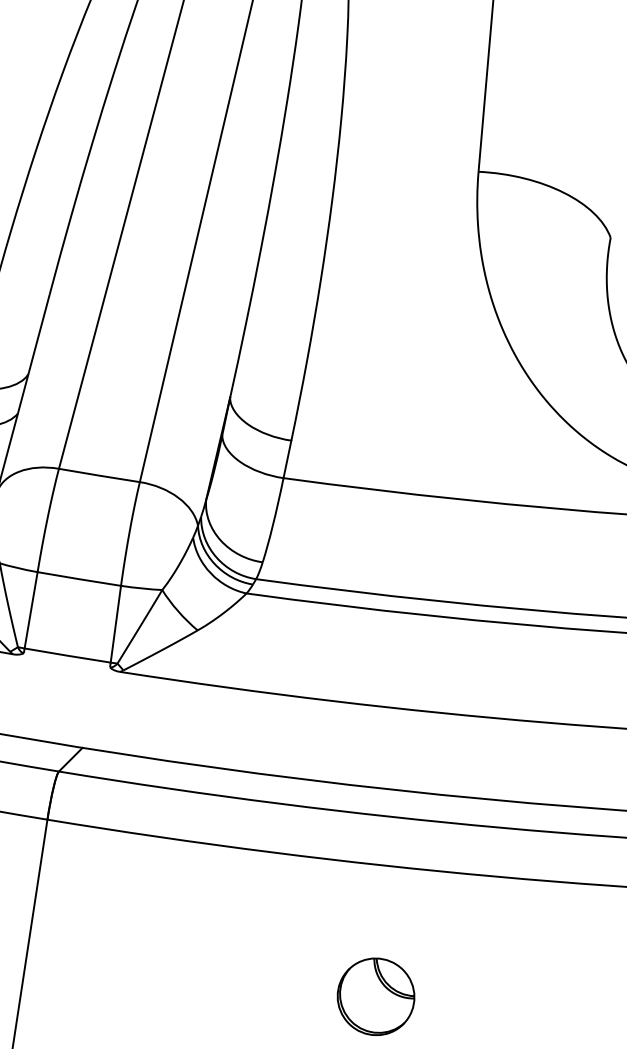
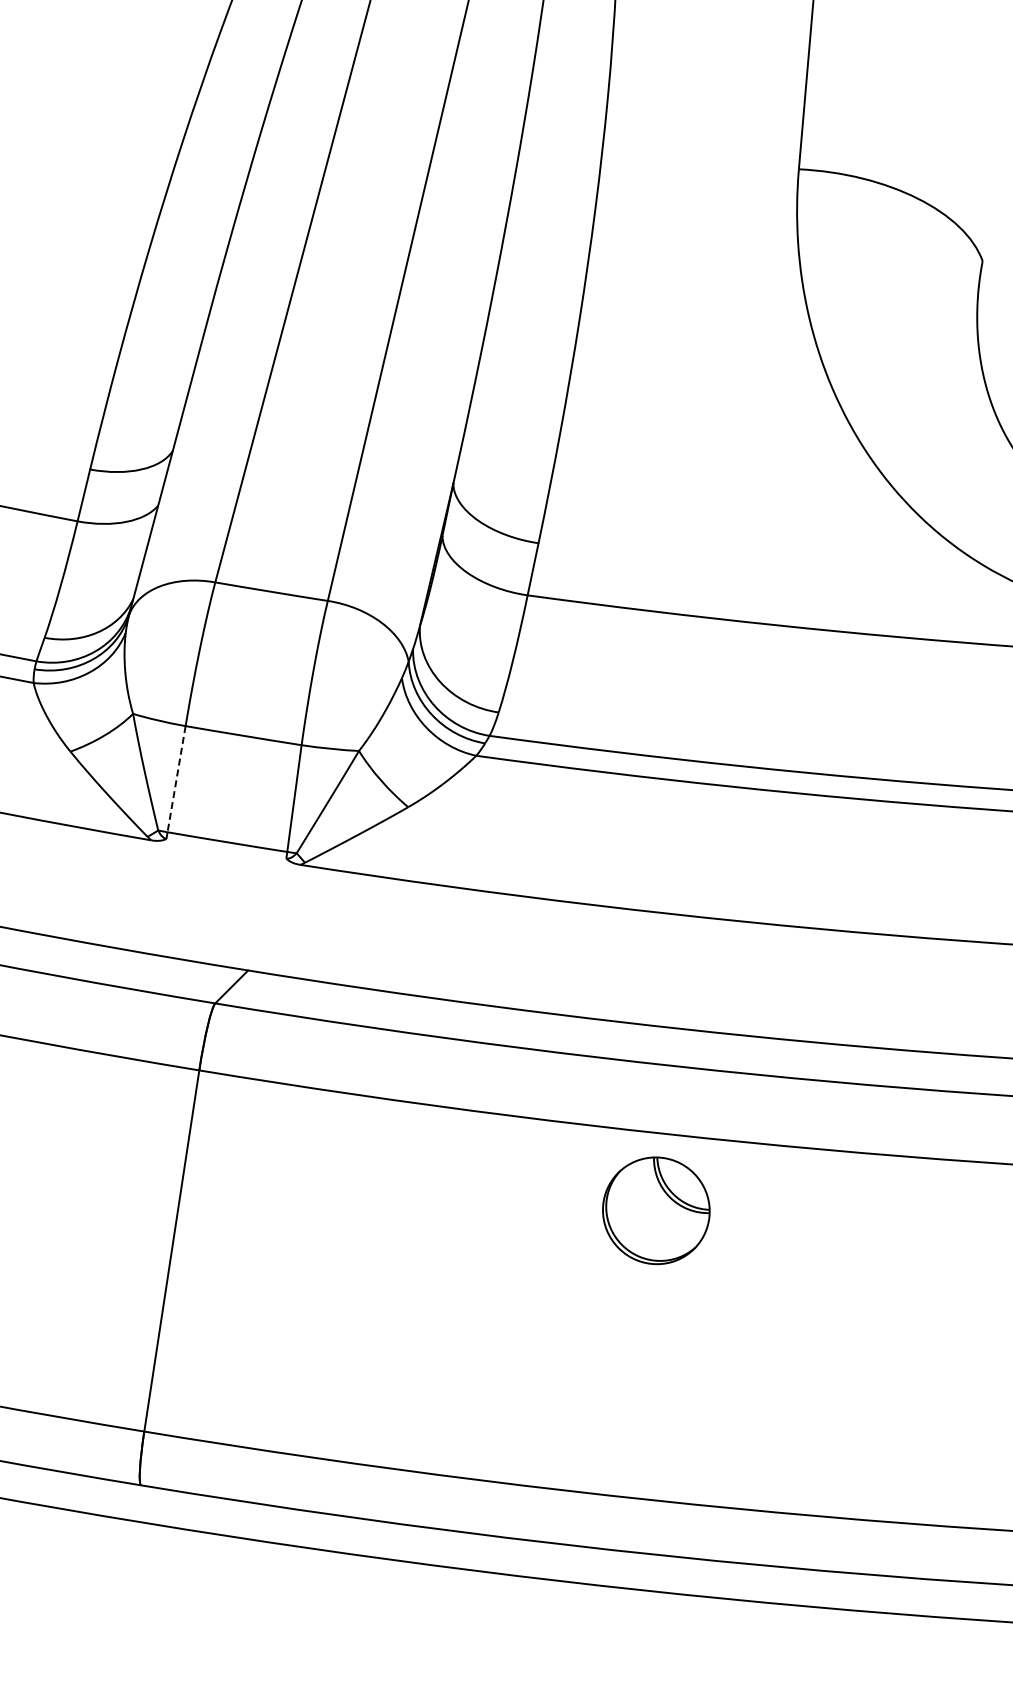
line: (31, 610) -> (176, 779), solid -> dashed
part: (376, 996) -> (656, 1210), moved

